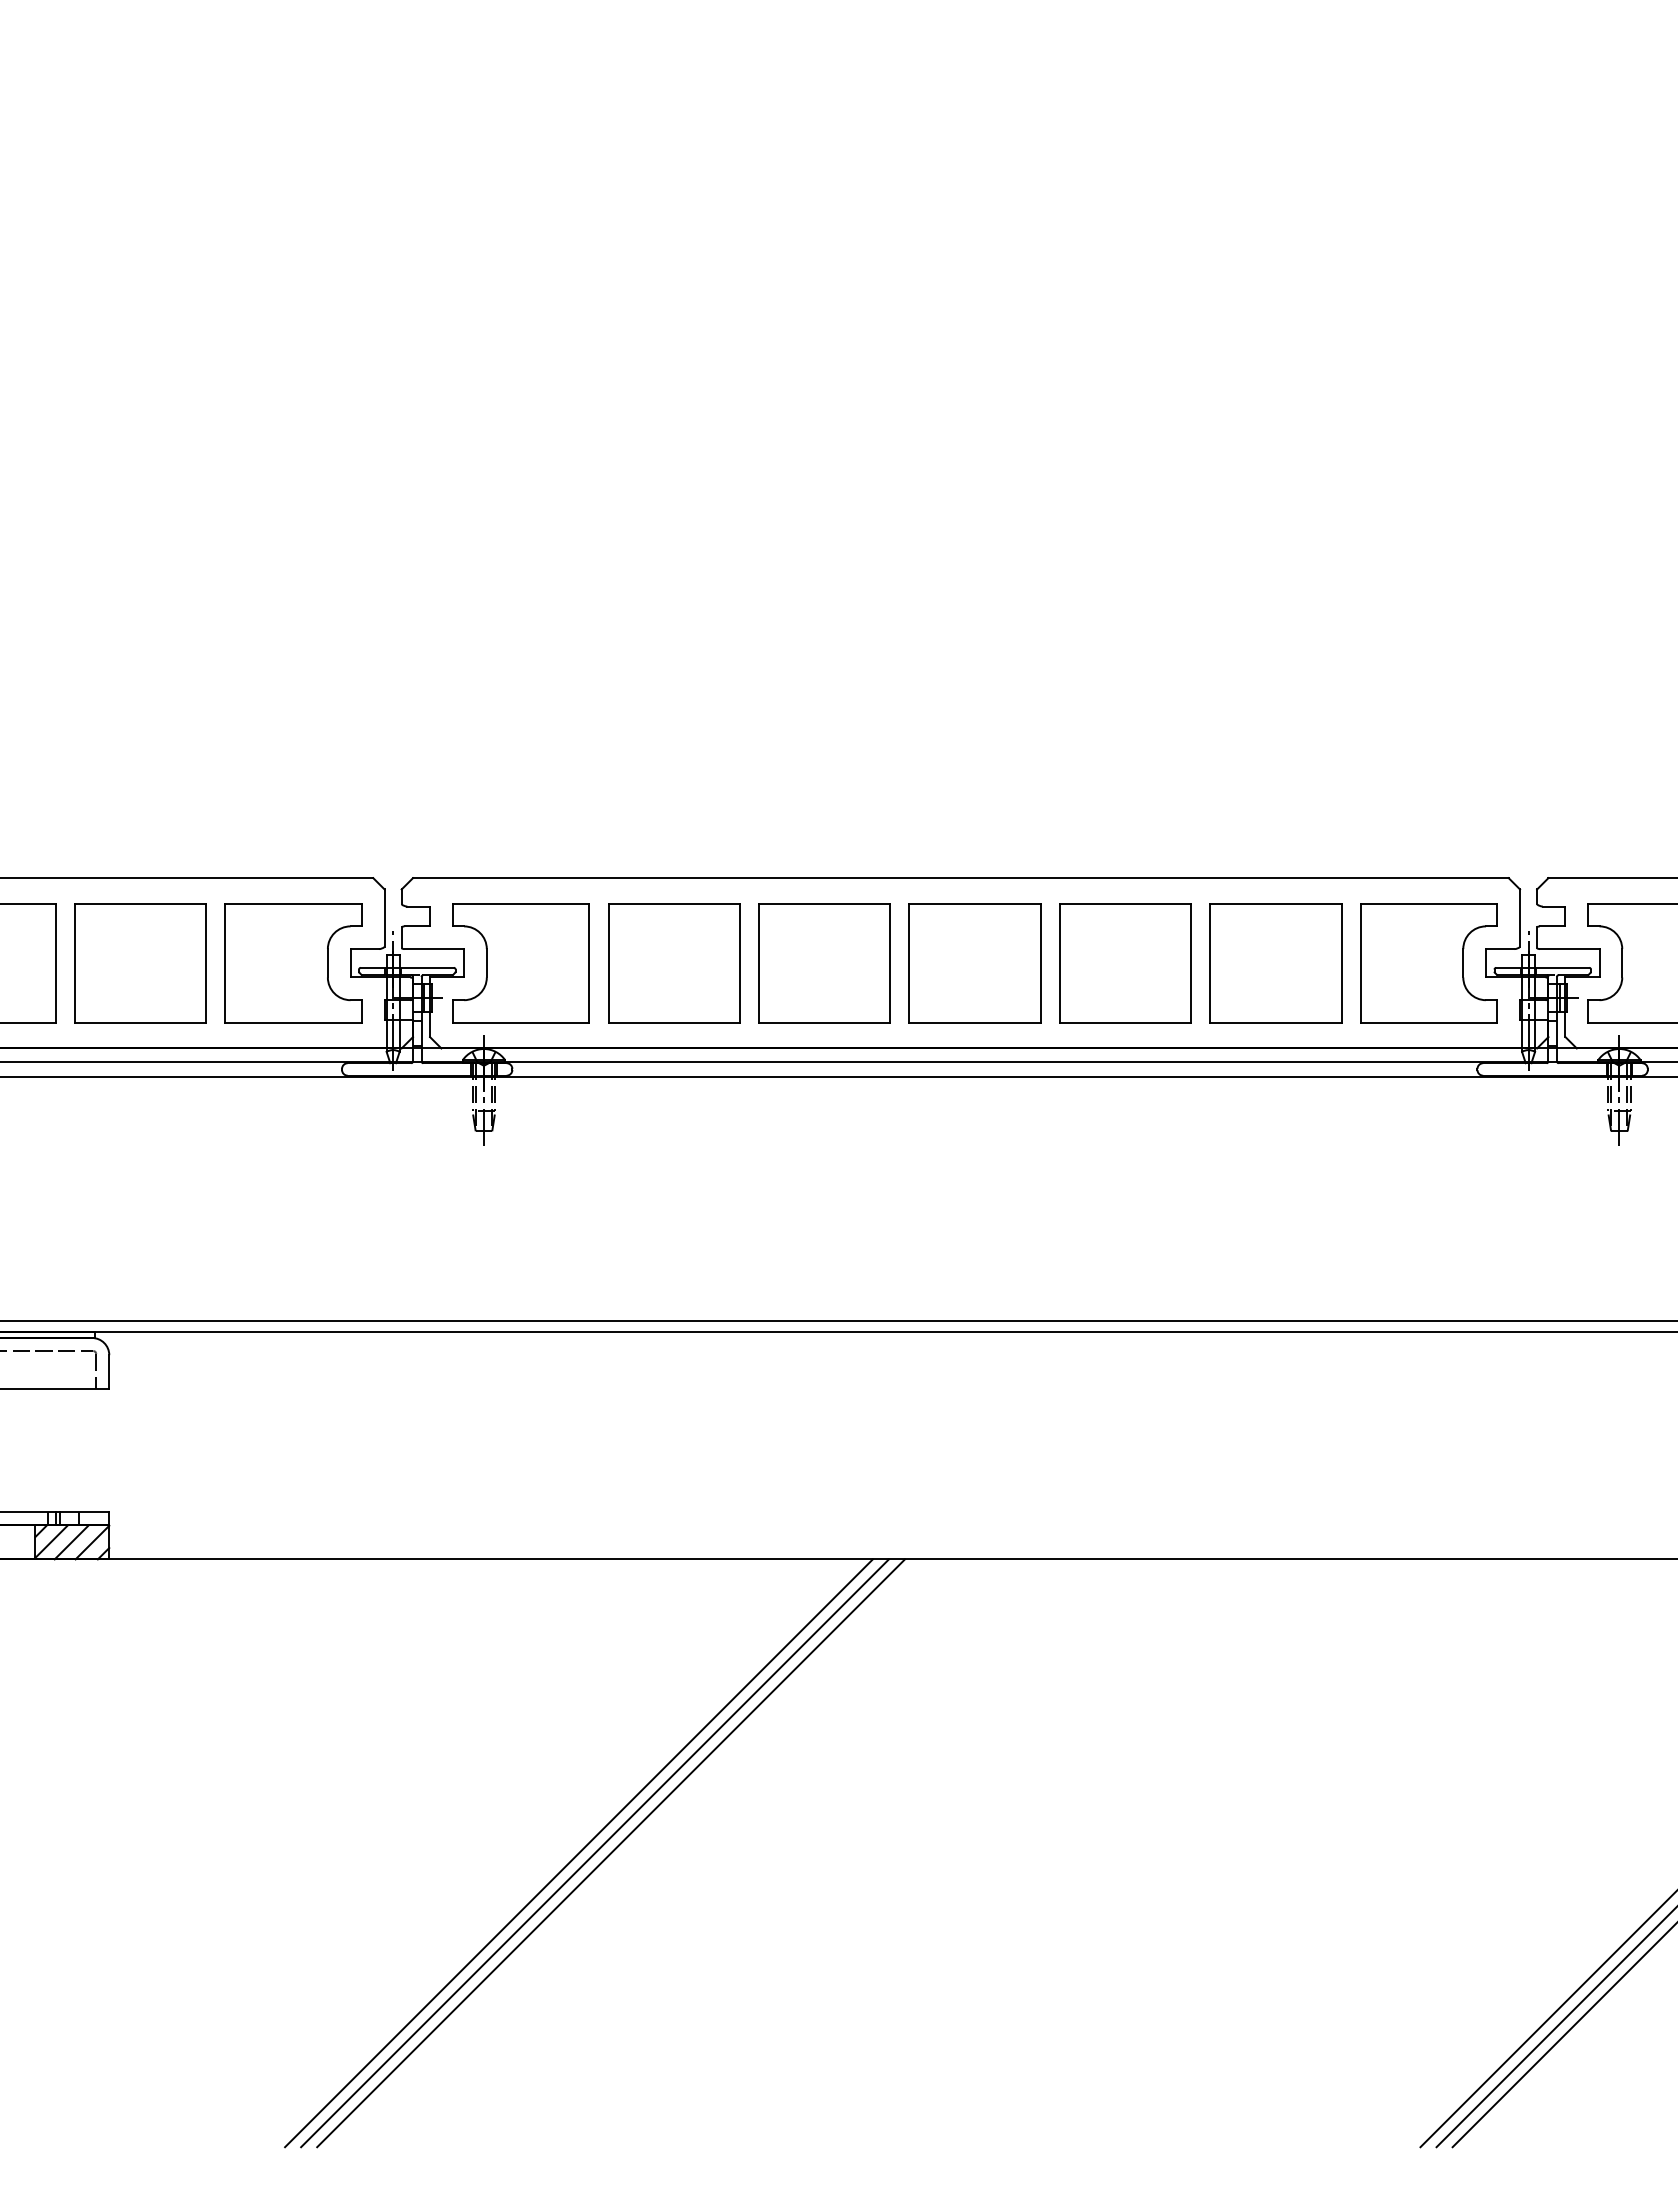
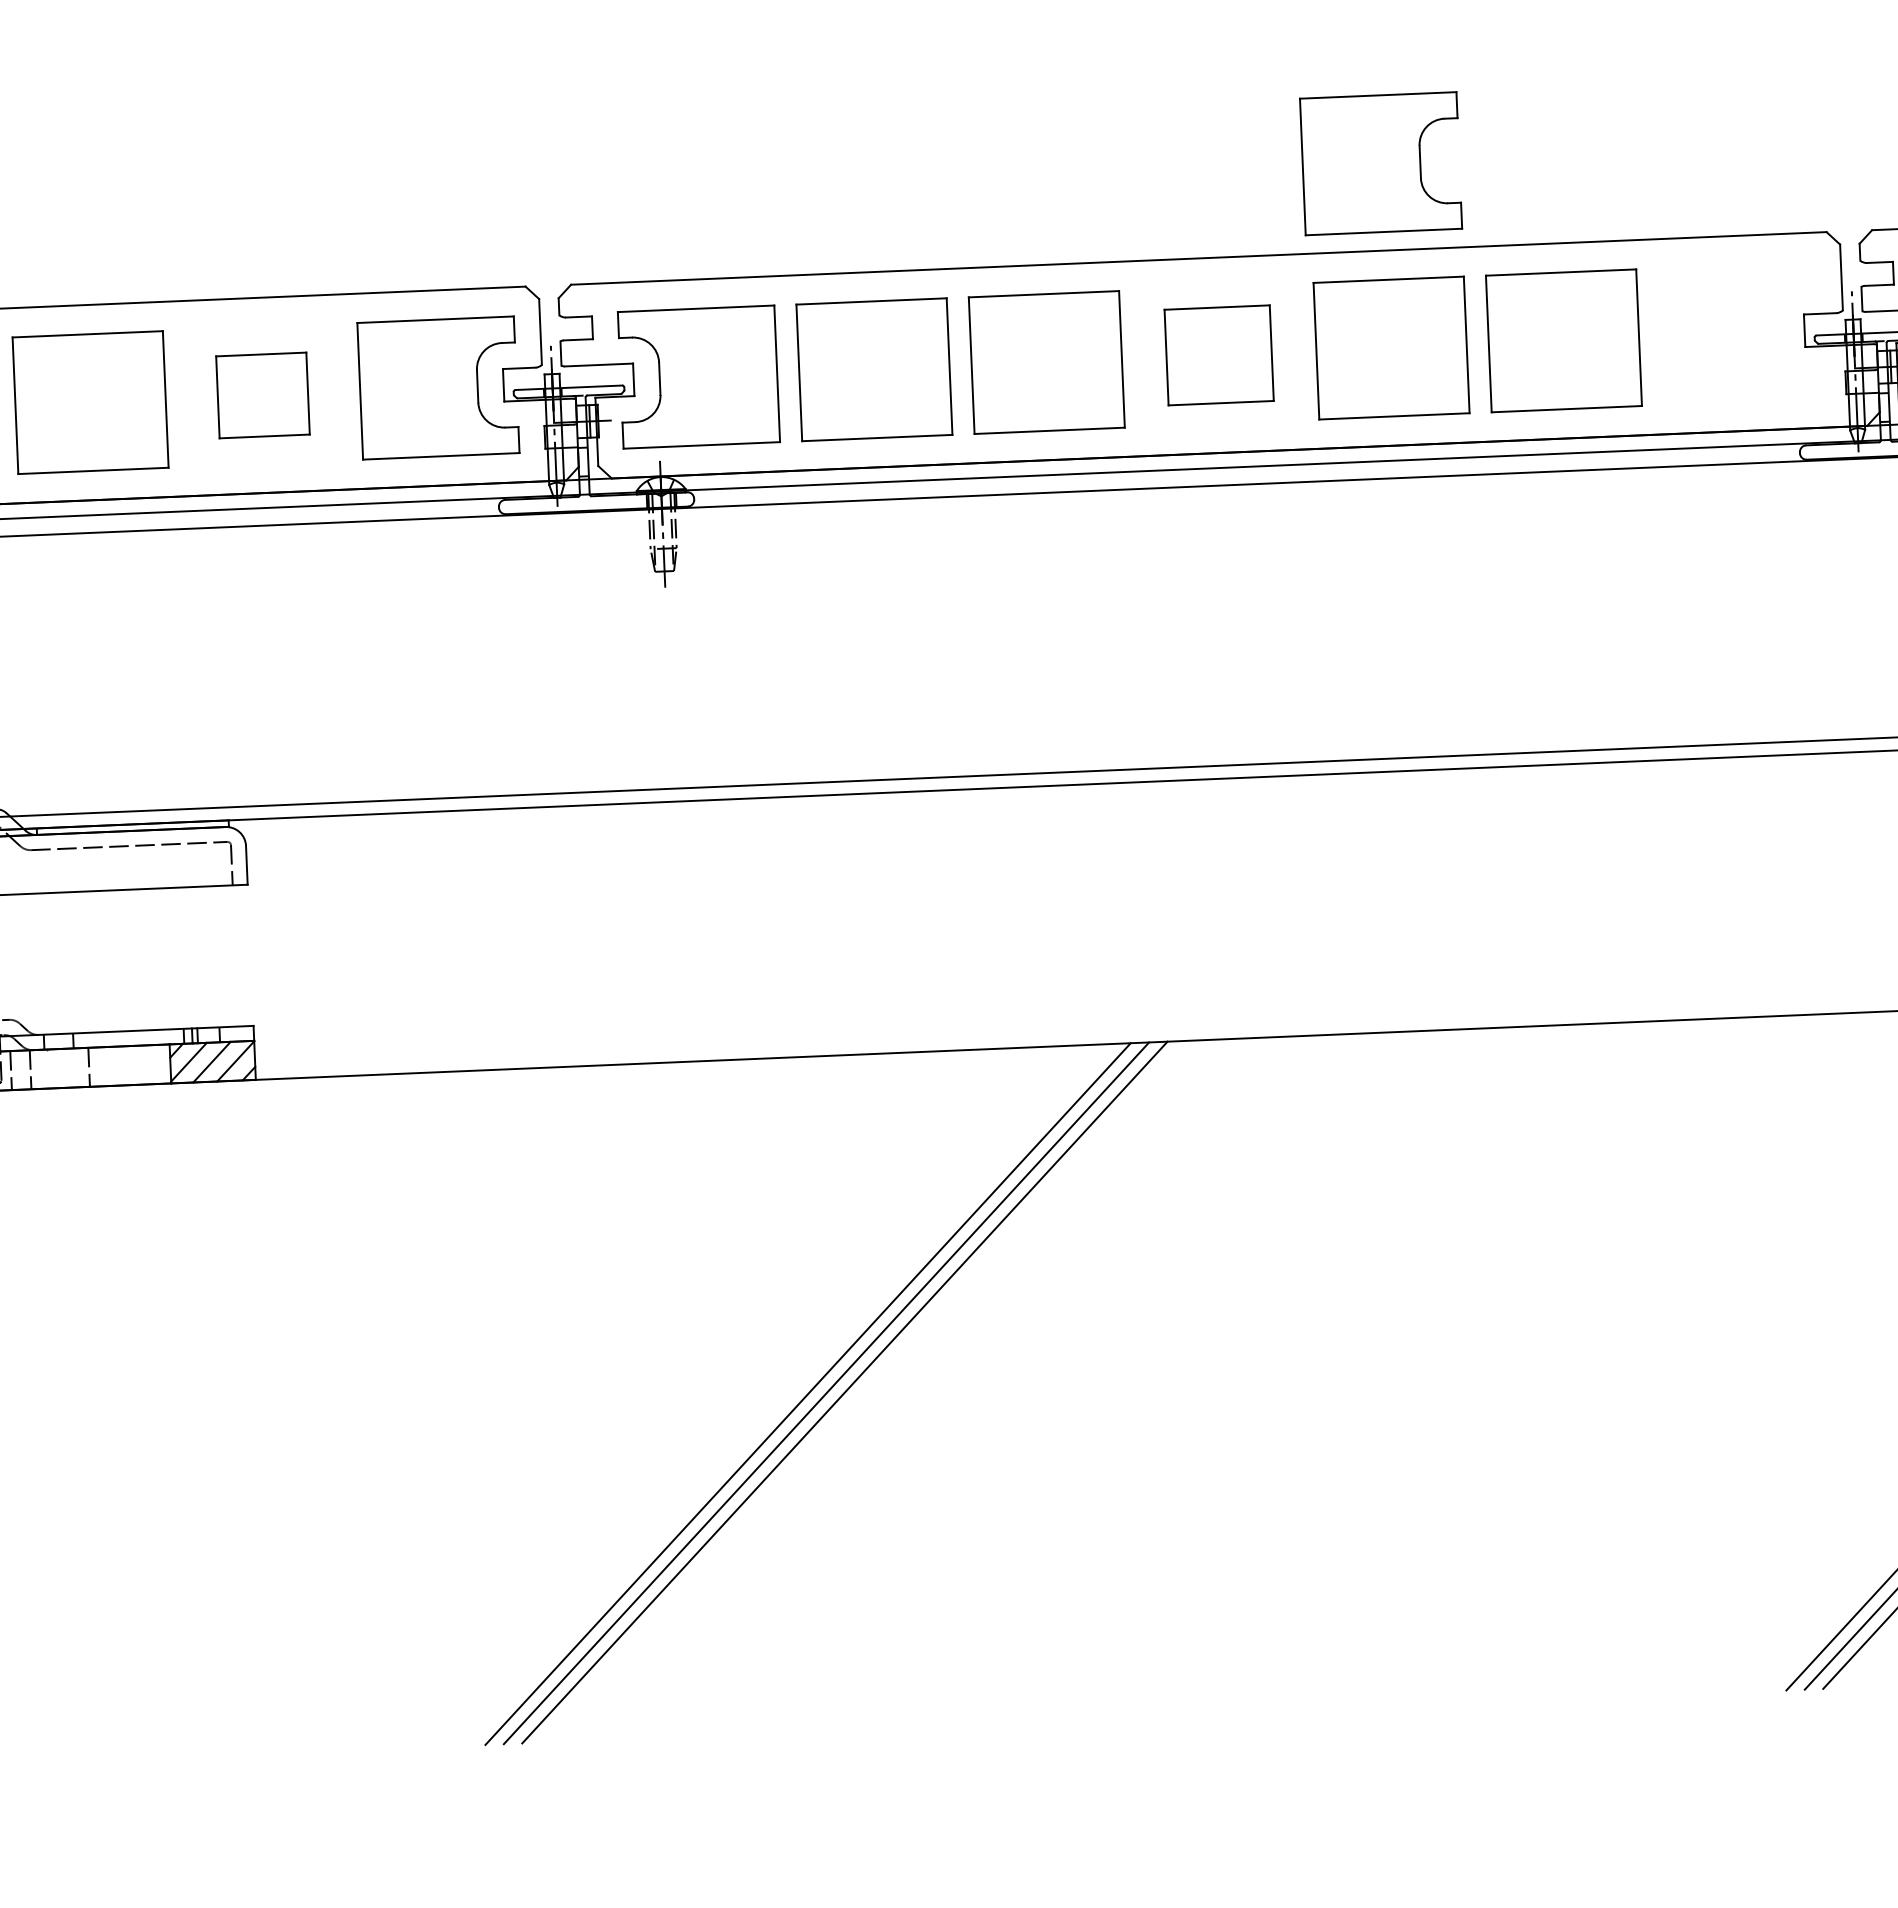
part: (140, 963) -> (262, 395), size x0.6
part: (974, 963) -> (1218, 355), size x0.7
part: (1428, 963) -> (1380, 163), moved

